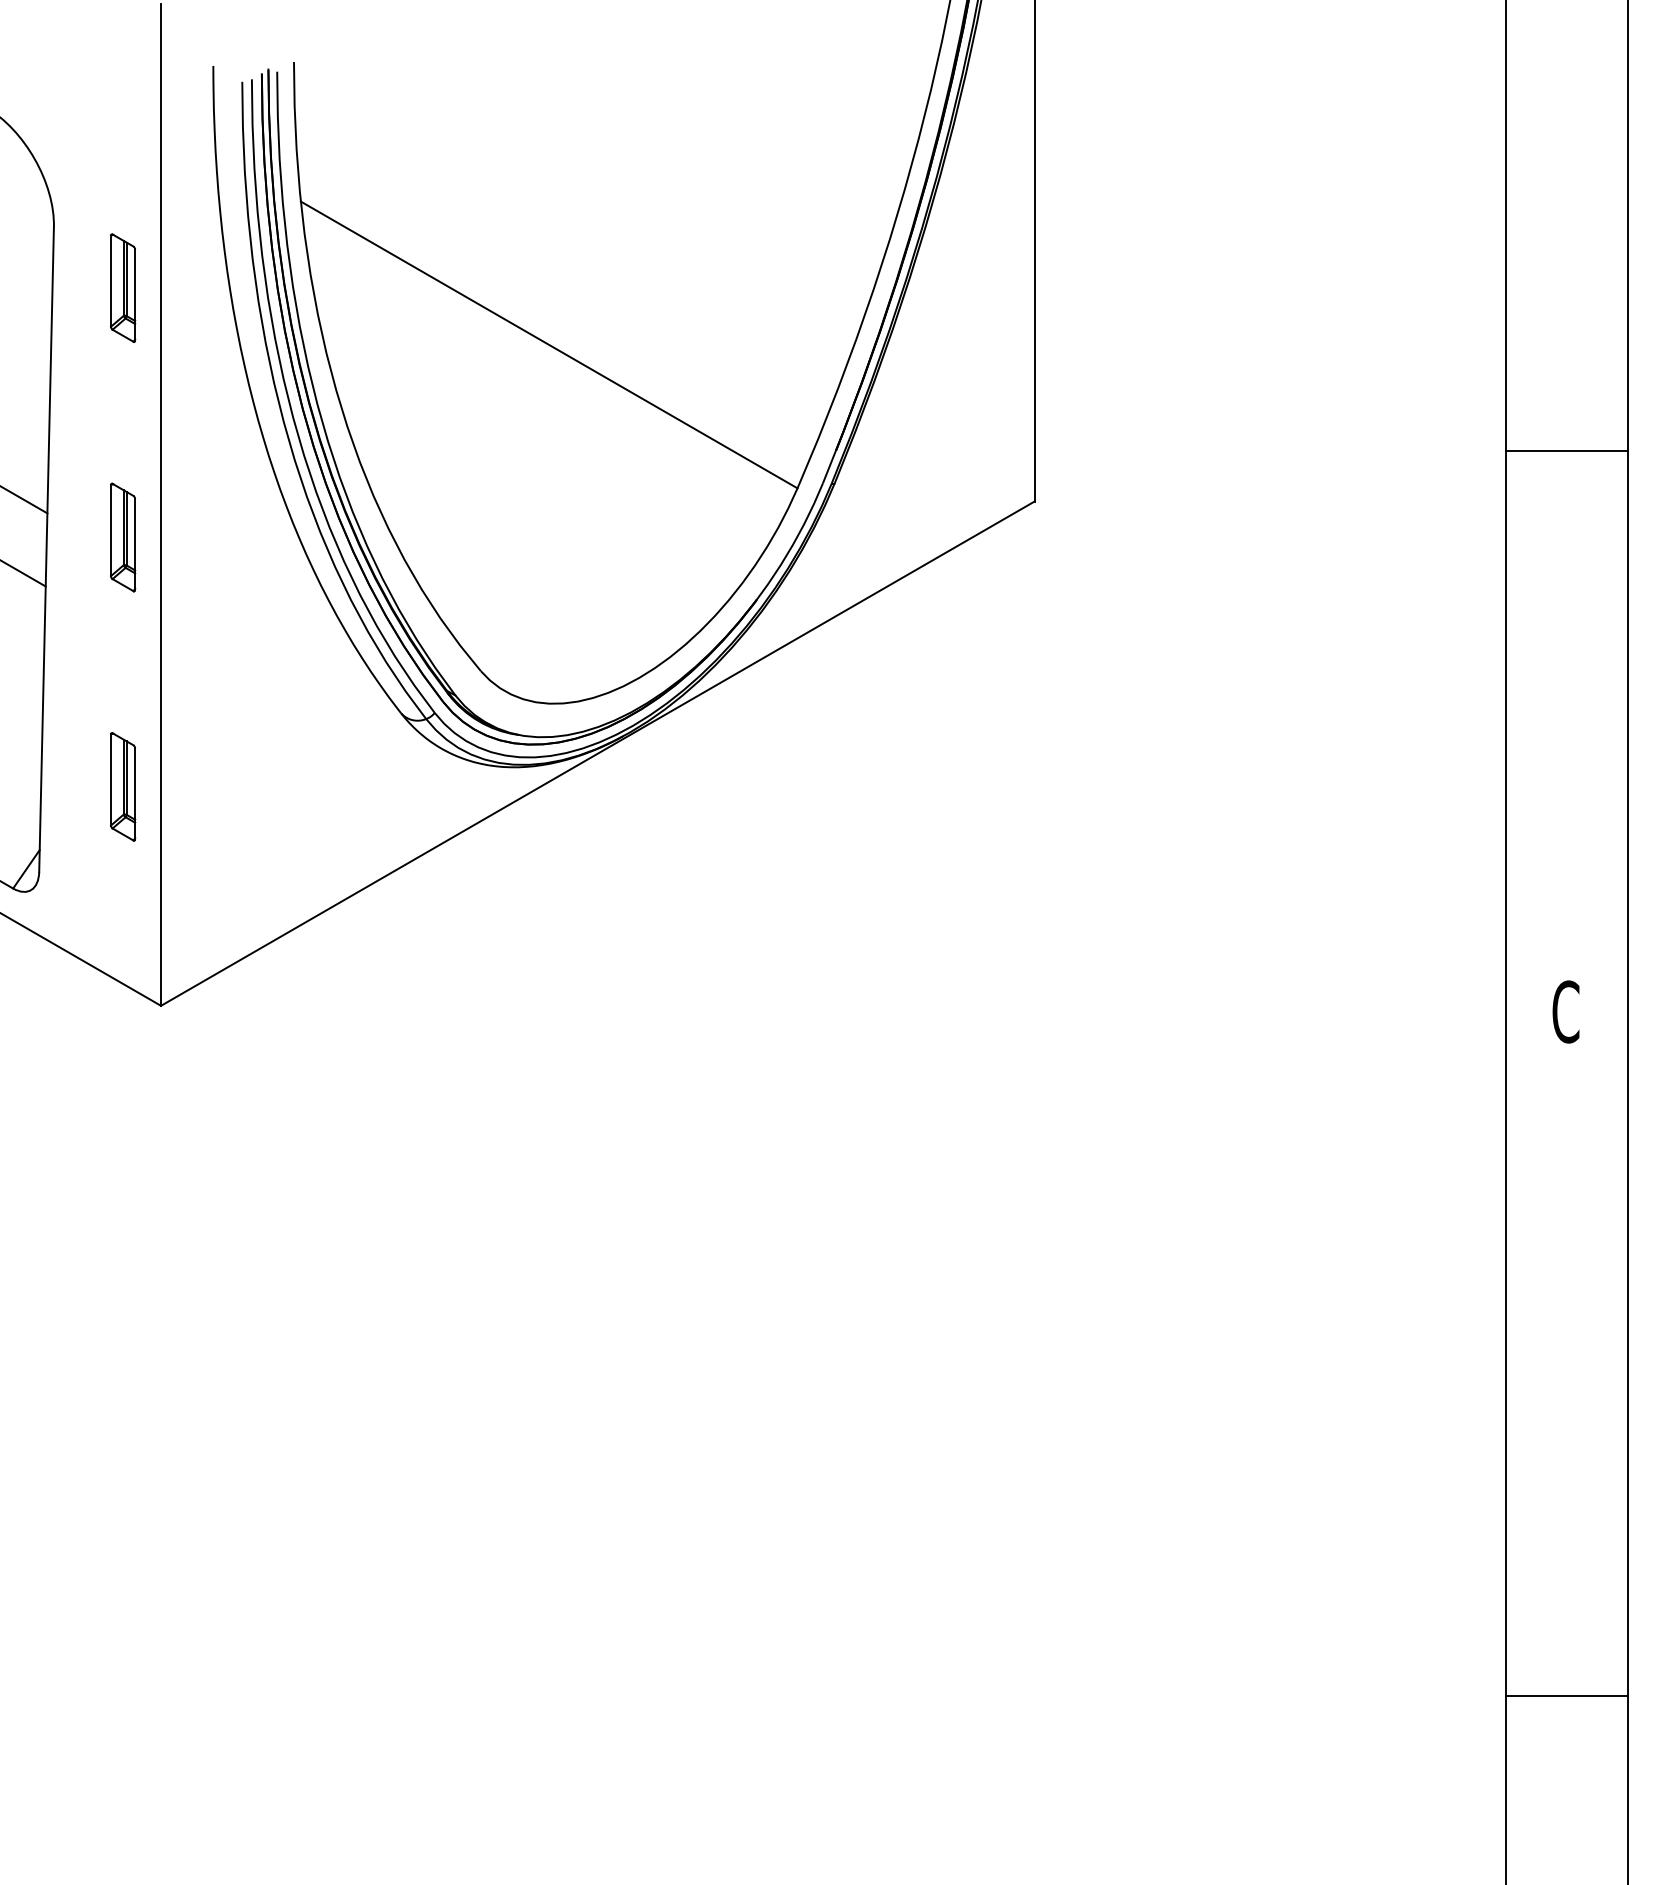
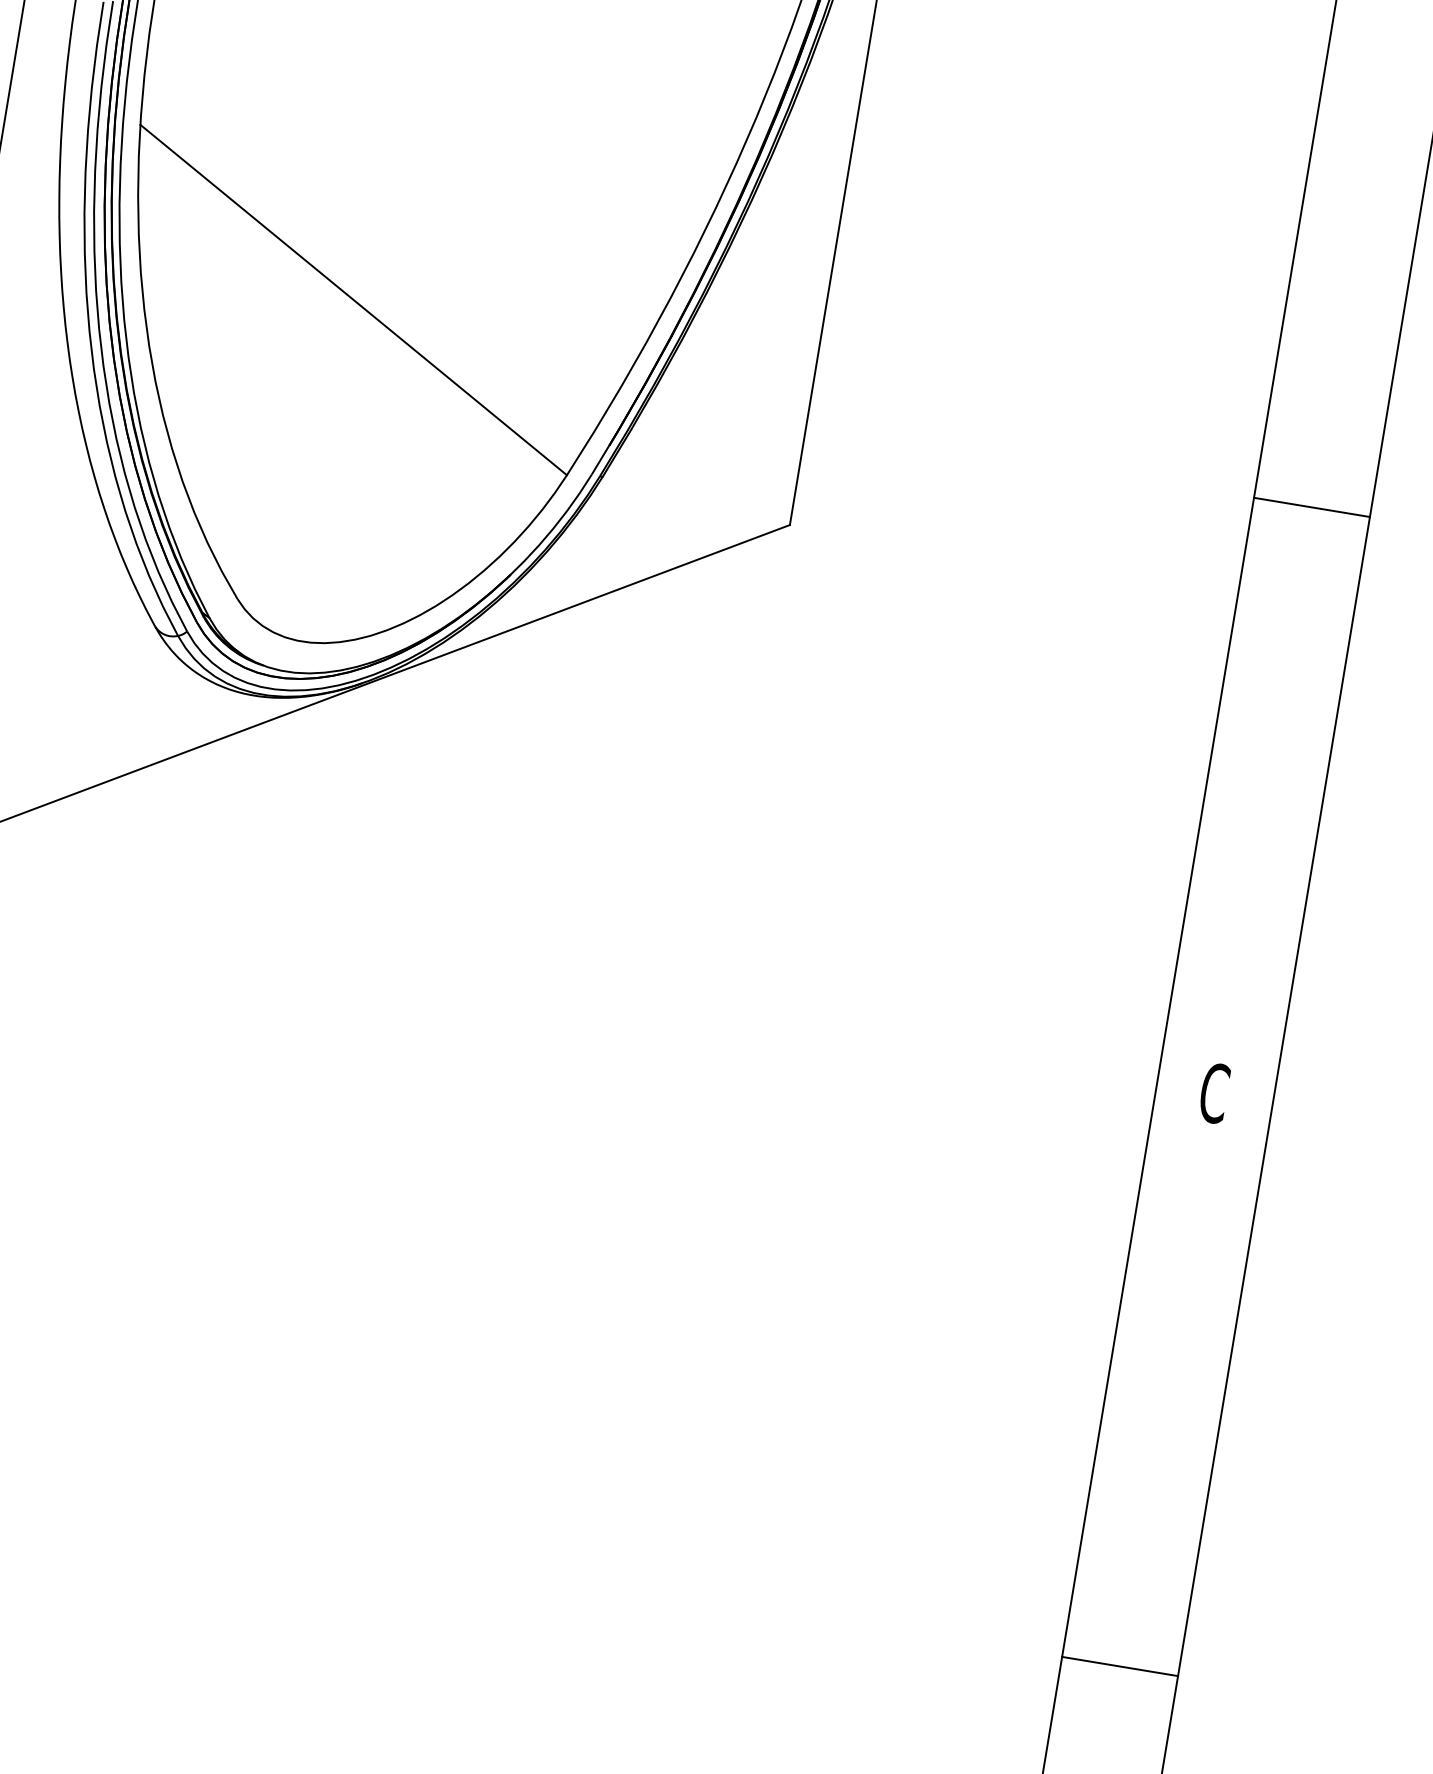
line: (1566, 450) -> (1311, 506), moved
line: (1566, 1695) -> (1119, 1666), moved

